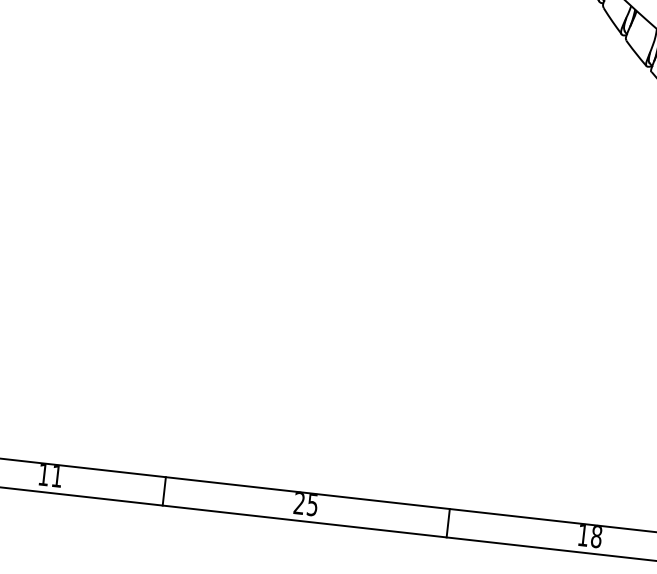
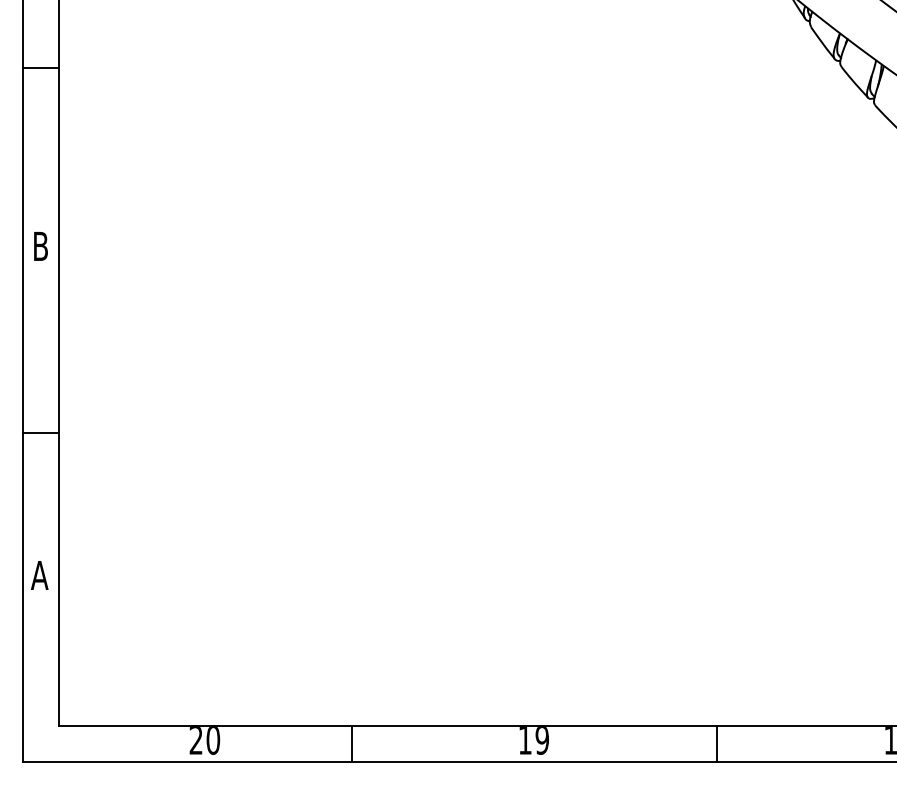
text: (50, 475) -> (204, 740), 11 -> 20
text: (305, 504) -> (533, 740), 25 -> 19

